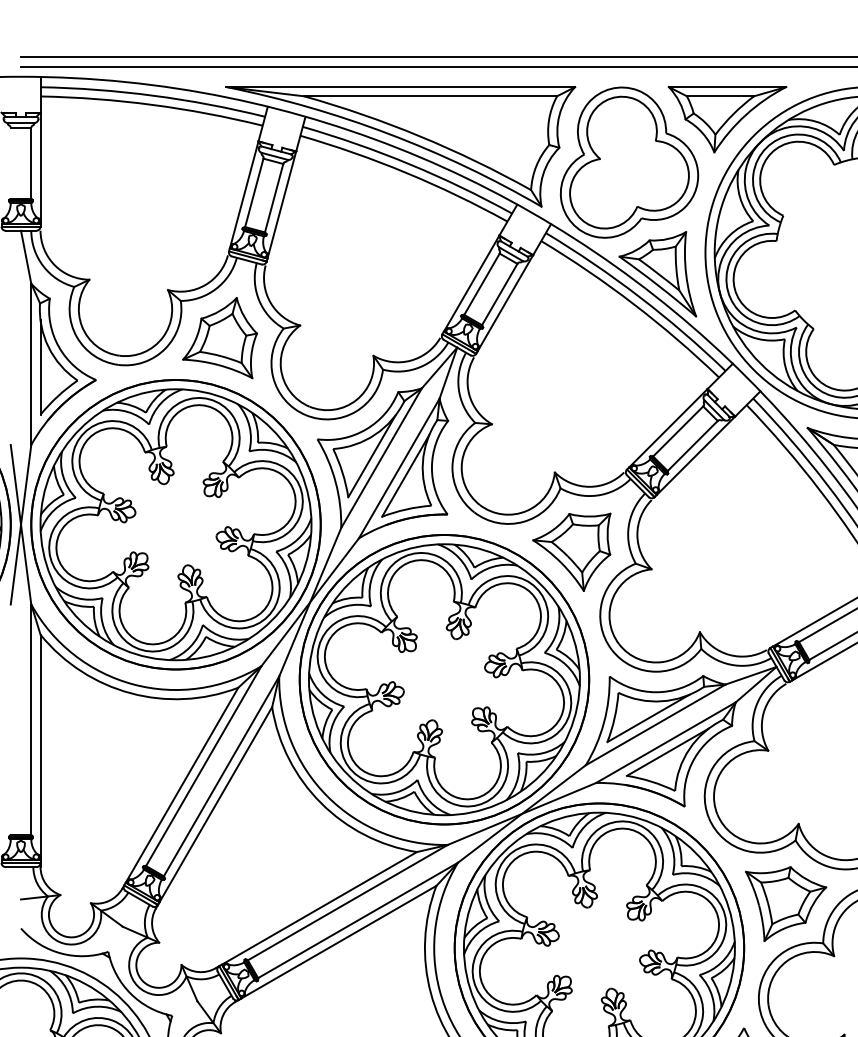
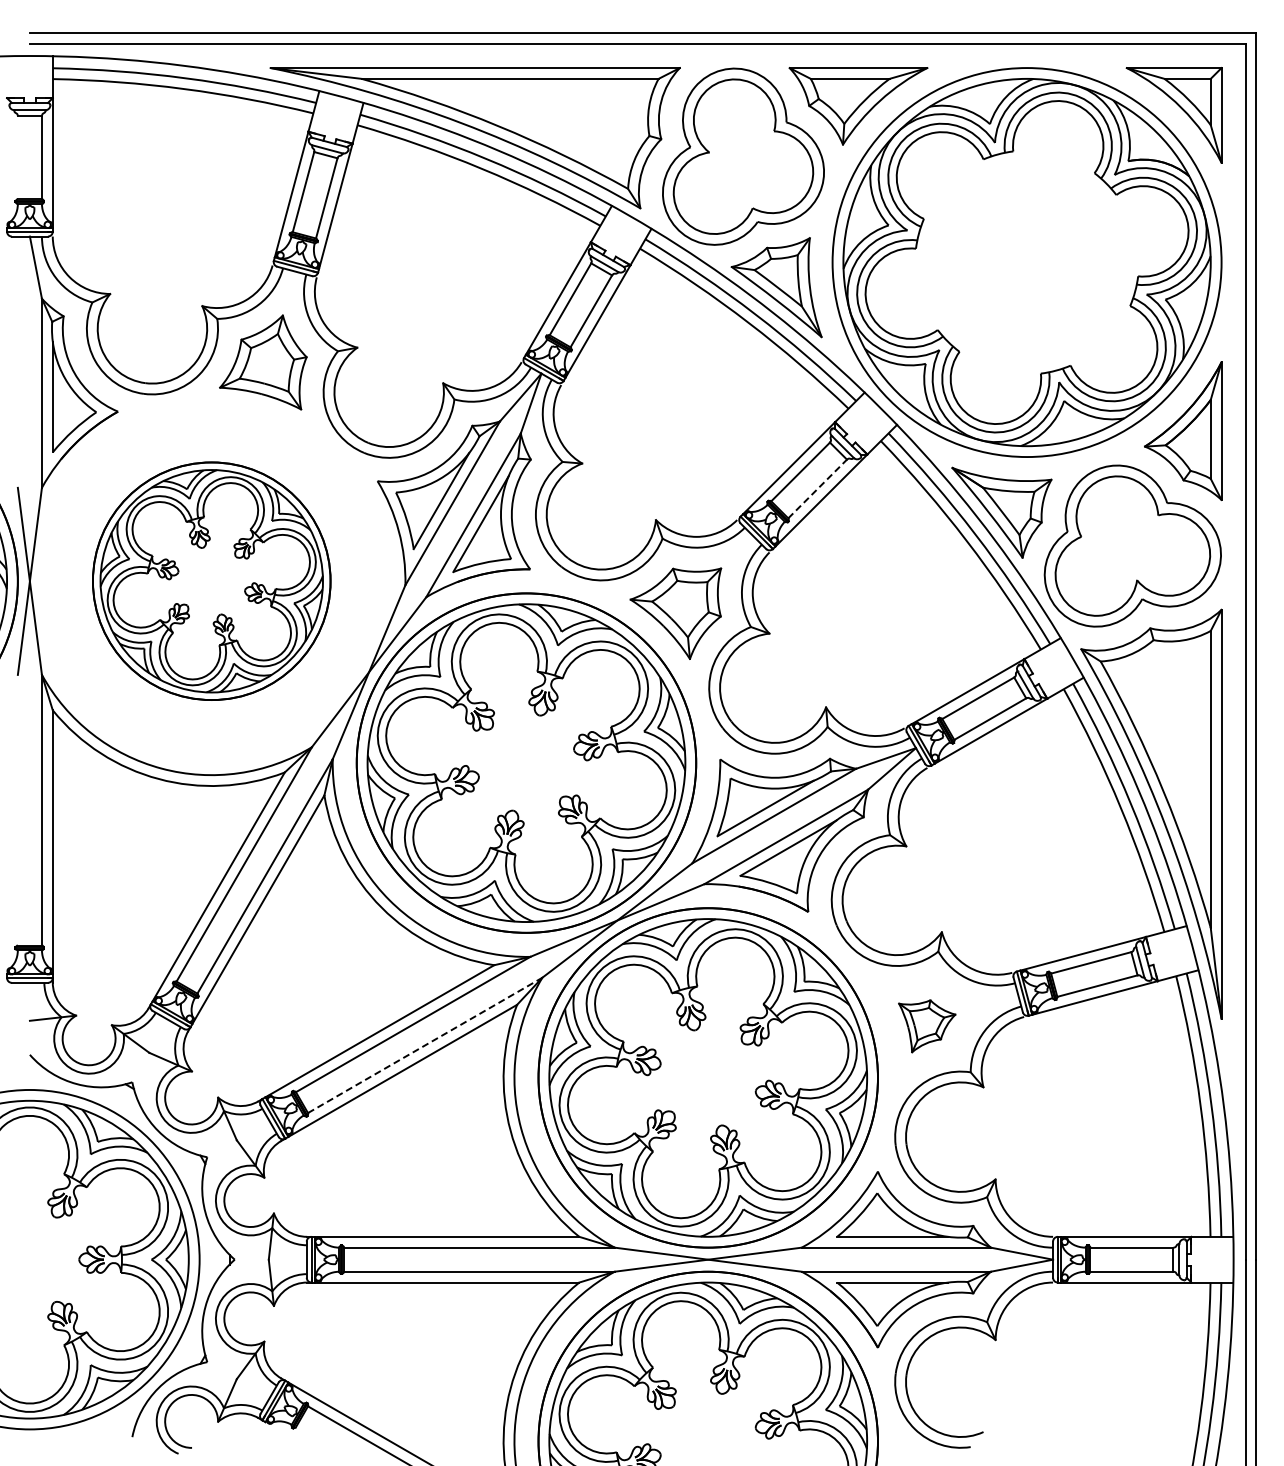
line: (692, 446) -> (817, 489), solid -> dashed
part: (175, 524) -> (211, 580), size x0.7
part: (786, 904) -> (927, 1026), size x0.6
line: (358, 920) -> (425, 1045), solid -> dashed

